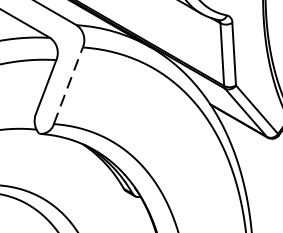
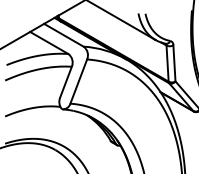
line: (67, 85) -> (78, 81), dashed -> solid

